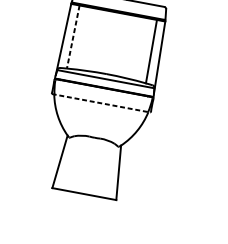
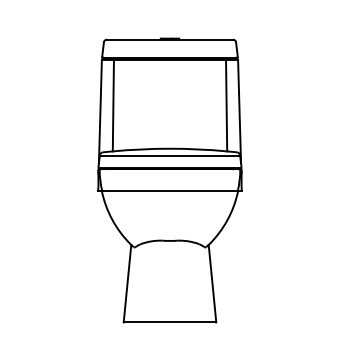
line: (73, 36) -> (113, 105), dashed -> solid
line: (101, 103) -> (170, 190), dashed -> solid

